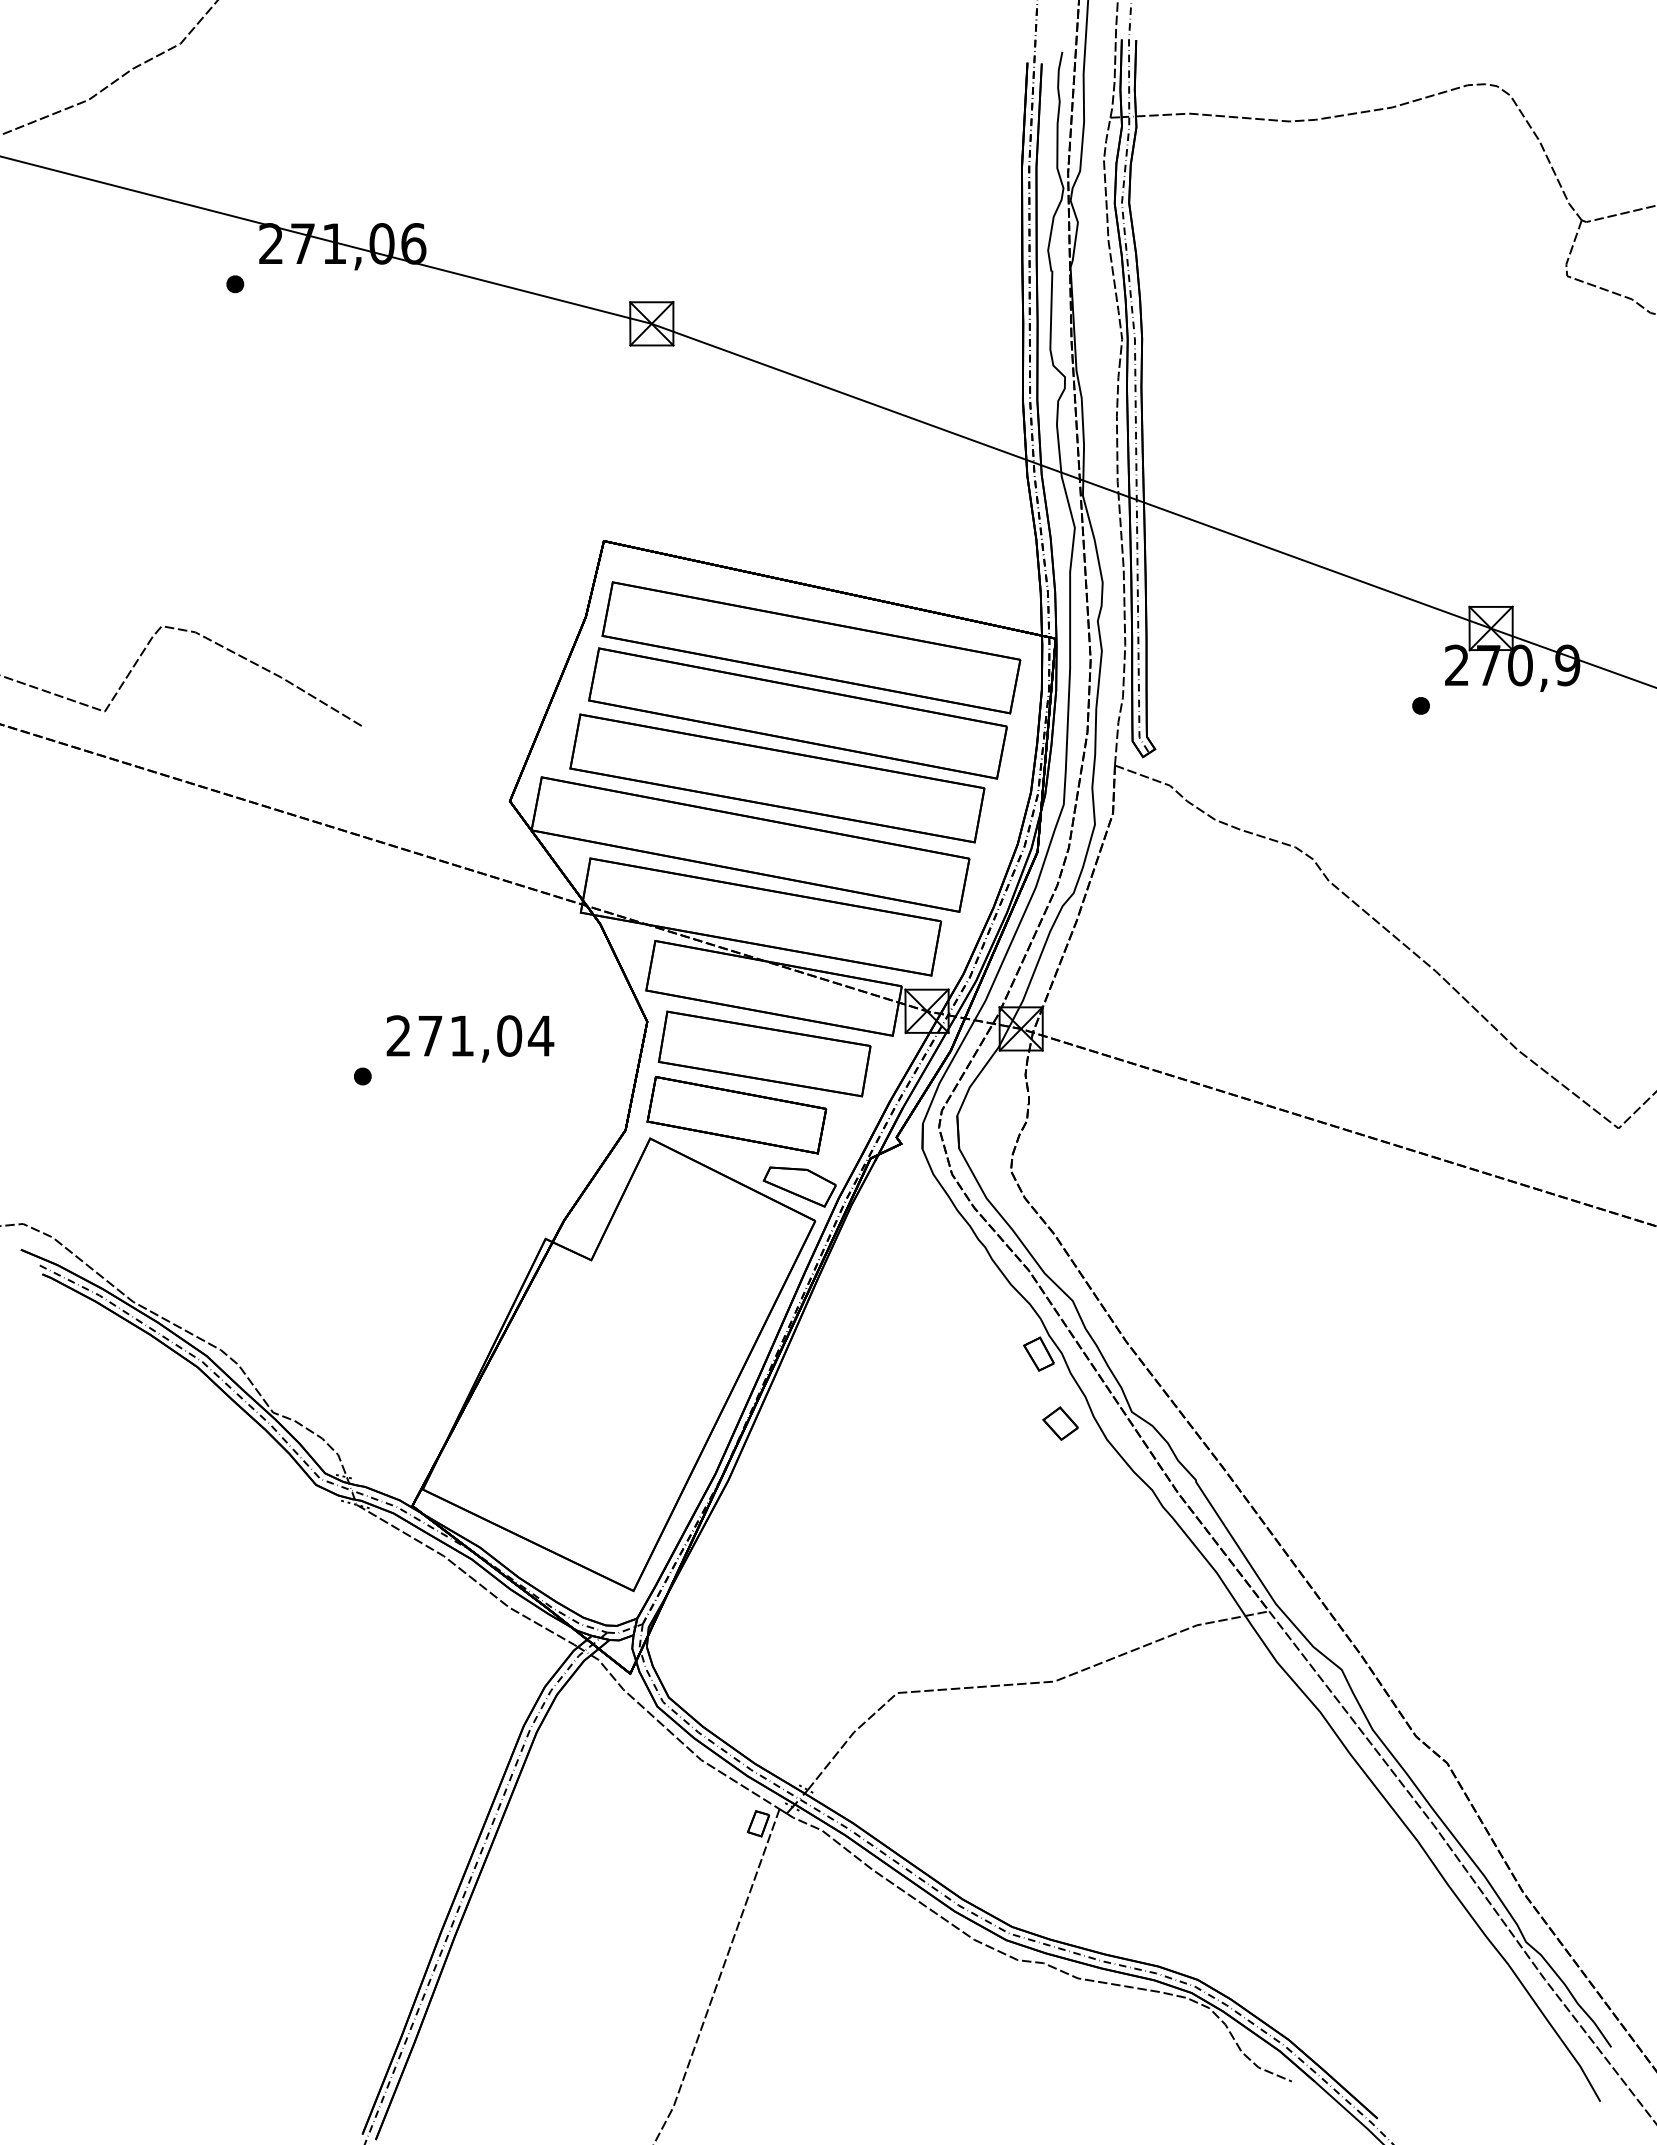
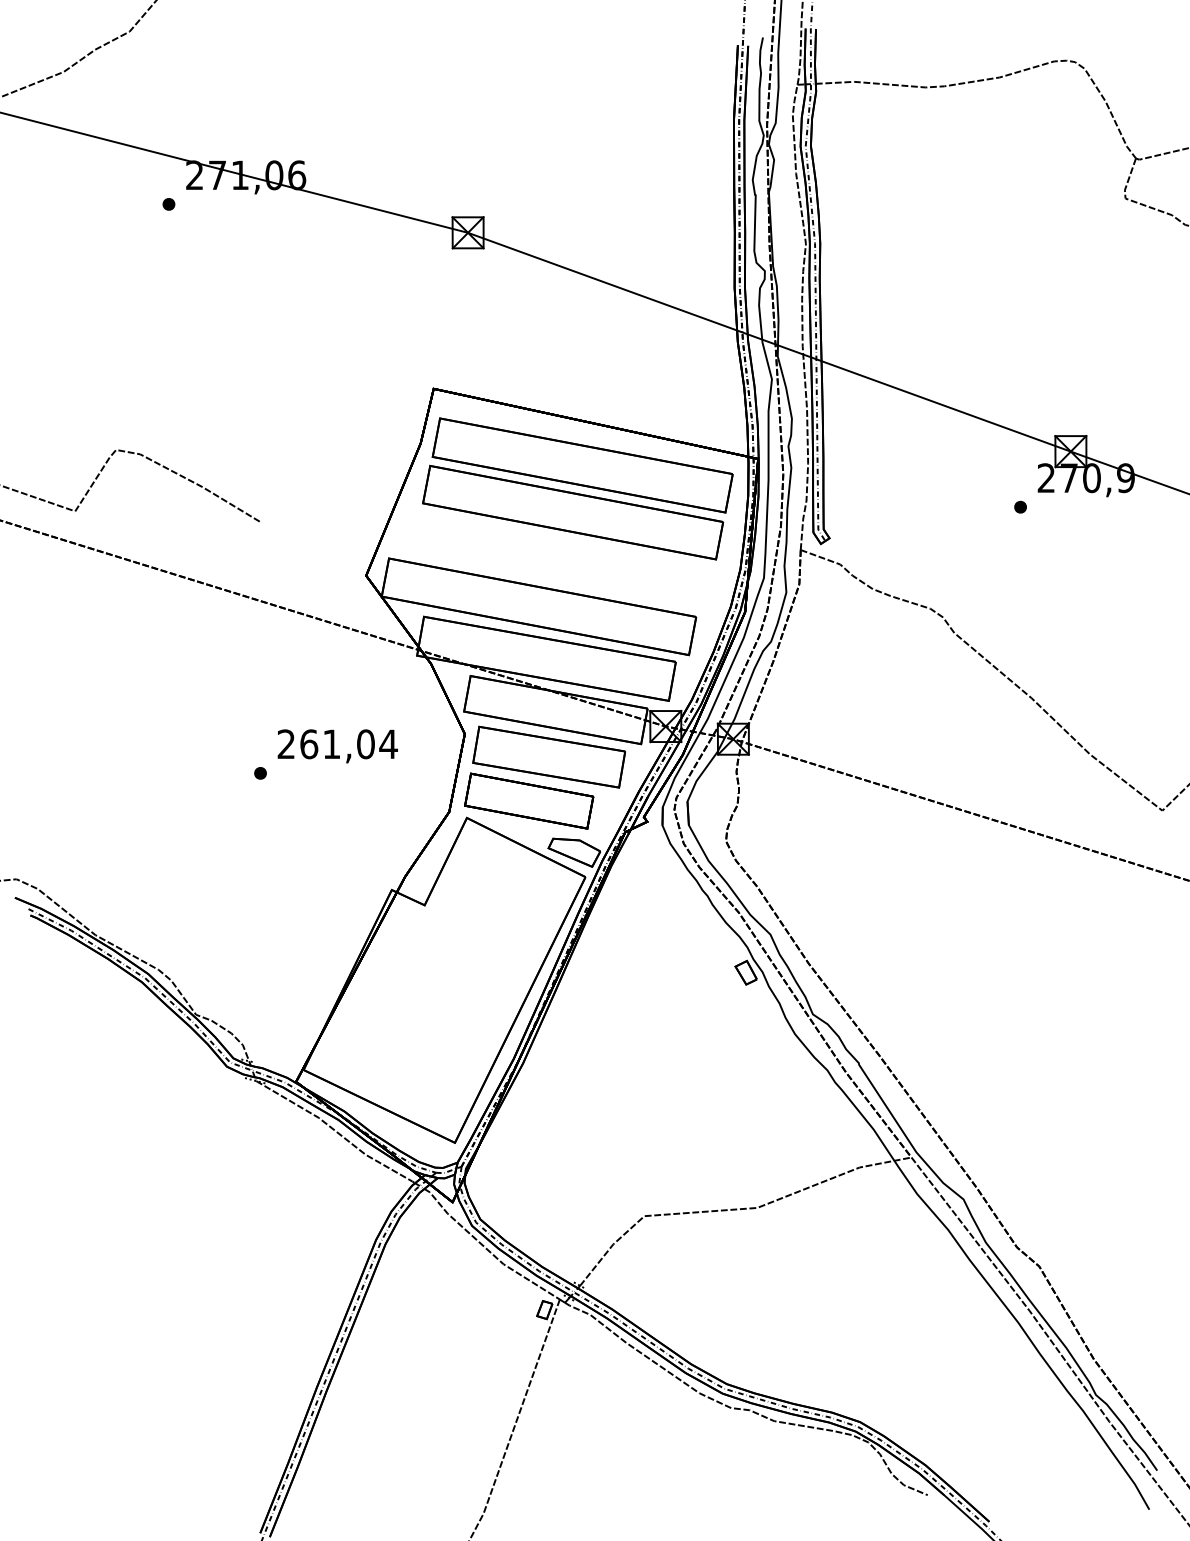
part: (777, 778) -> (558, 559), removed
text: (430, 1035) -> (309, 743), 271,04 -> 261,04
part: (1060, 1423) -> (761, 1022), removed

